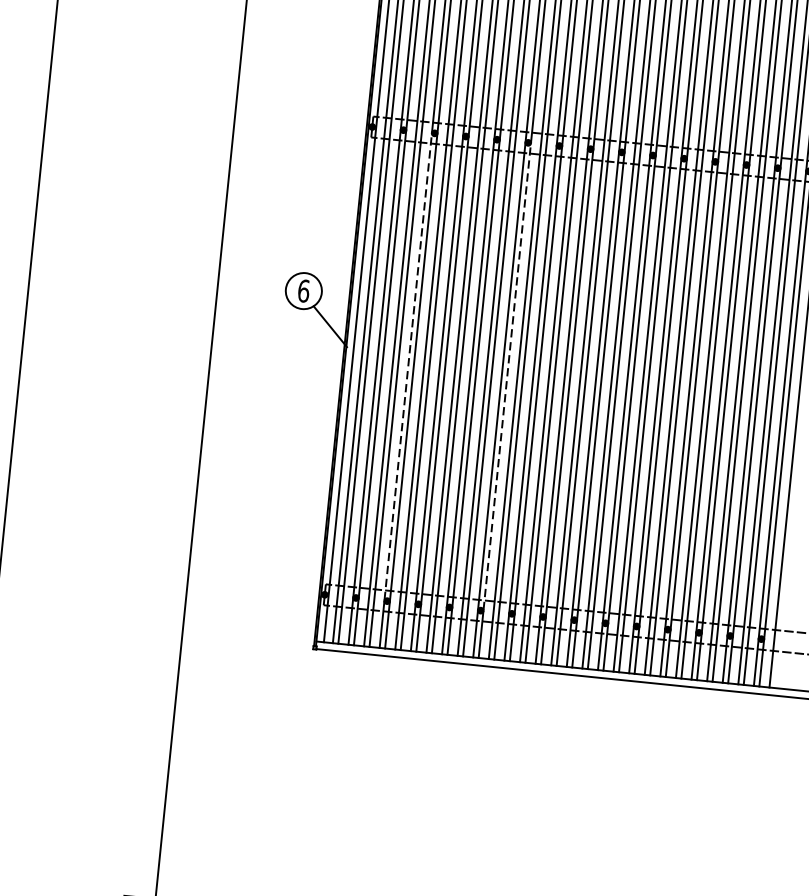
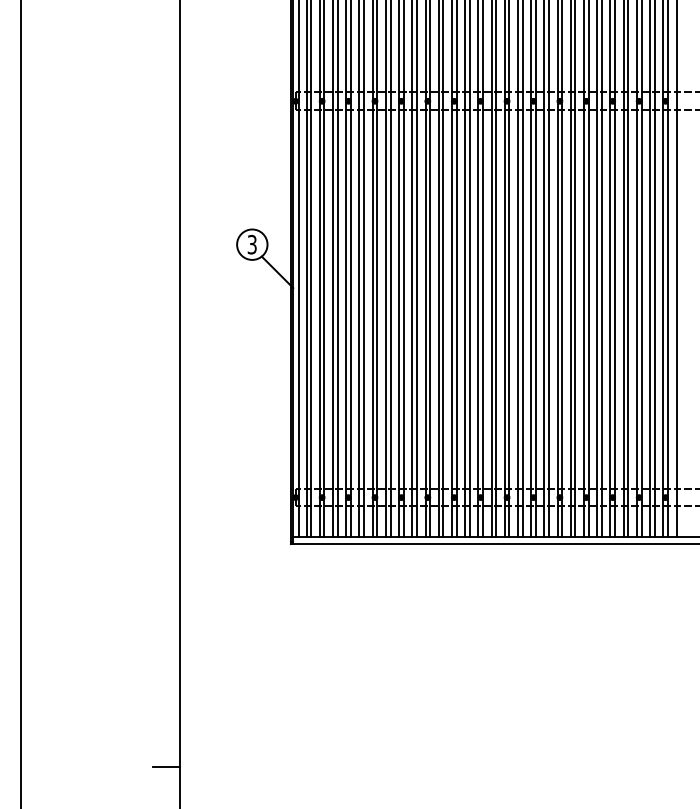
text: (304, 290) -> (252, 244), 6 -> 3
line: (408, 365) -> (346, 298), dashed -> solid
line: (507, 375) -> (430, 298), dashed -> solid

